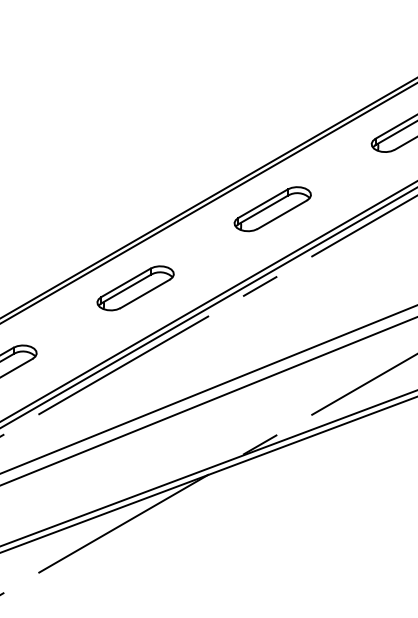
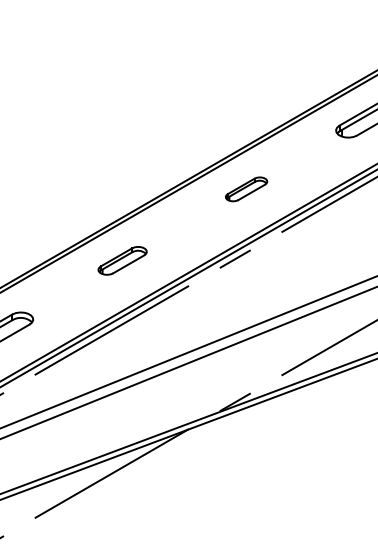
part: (272, 209) -> (246, 189), size x0.6
part: (135, 288) -> (122, 260), size x0.7

